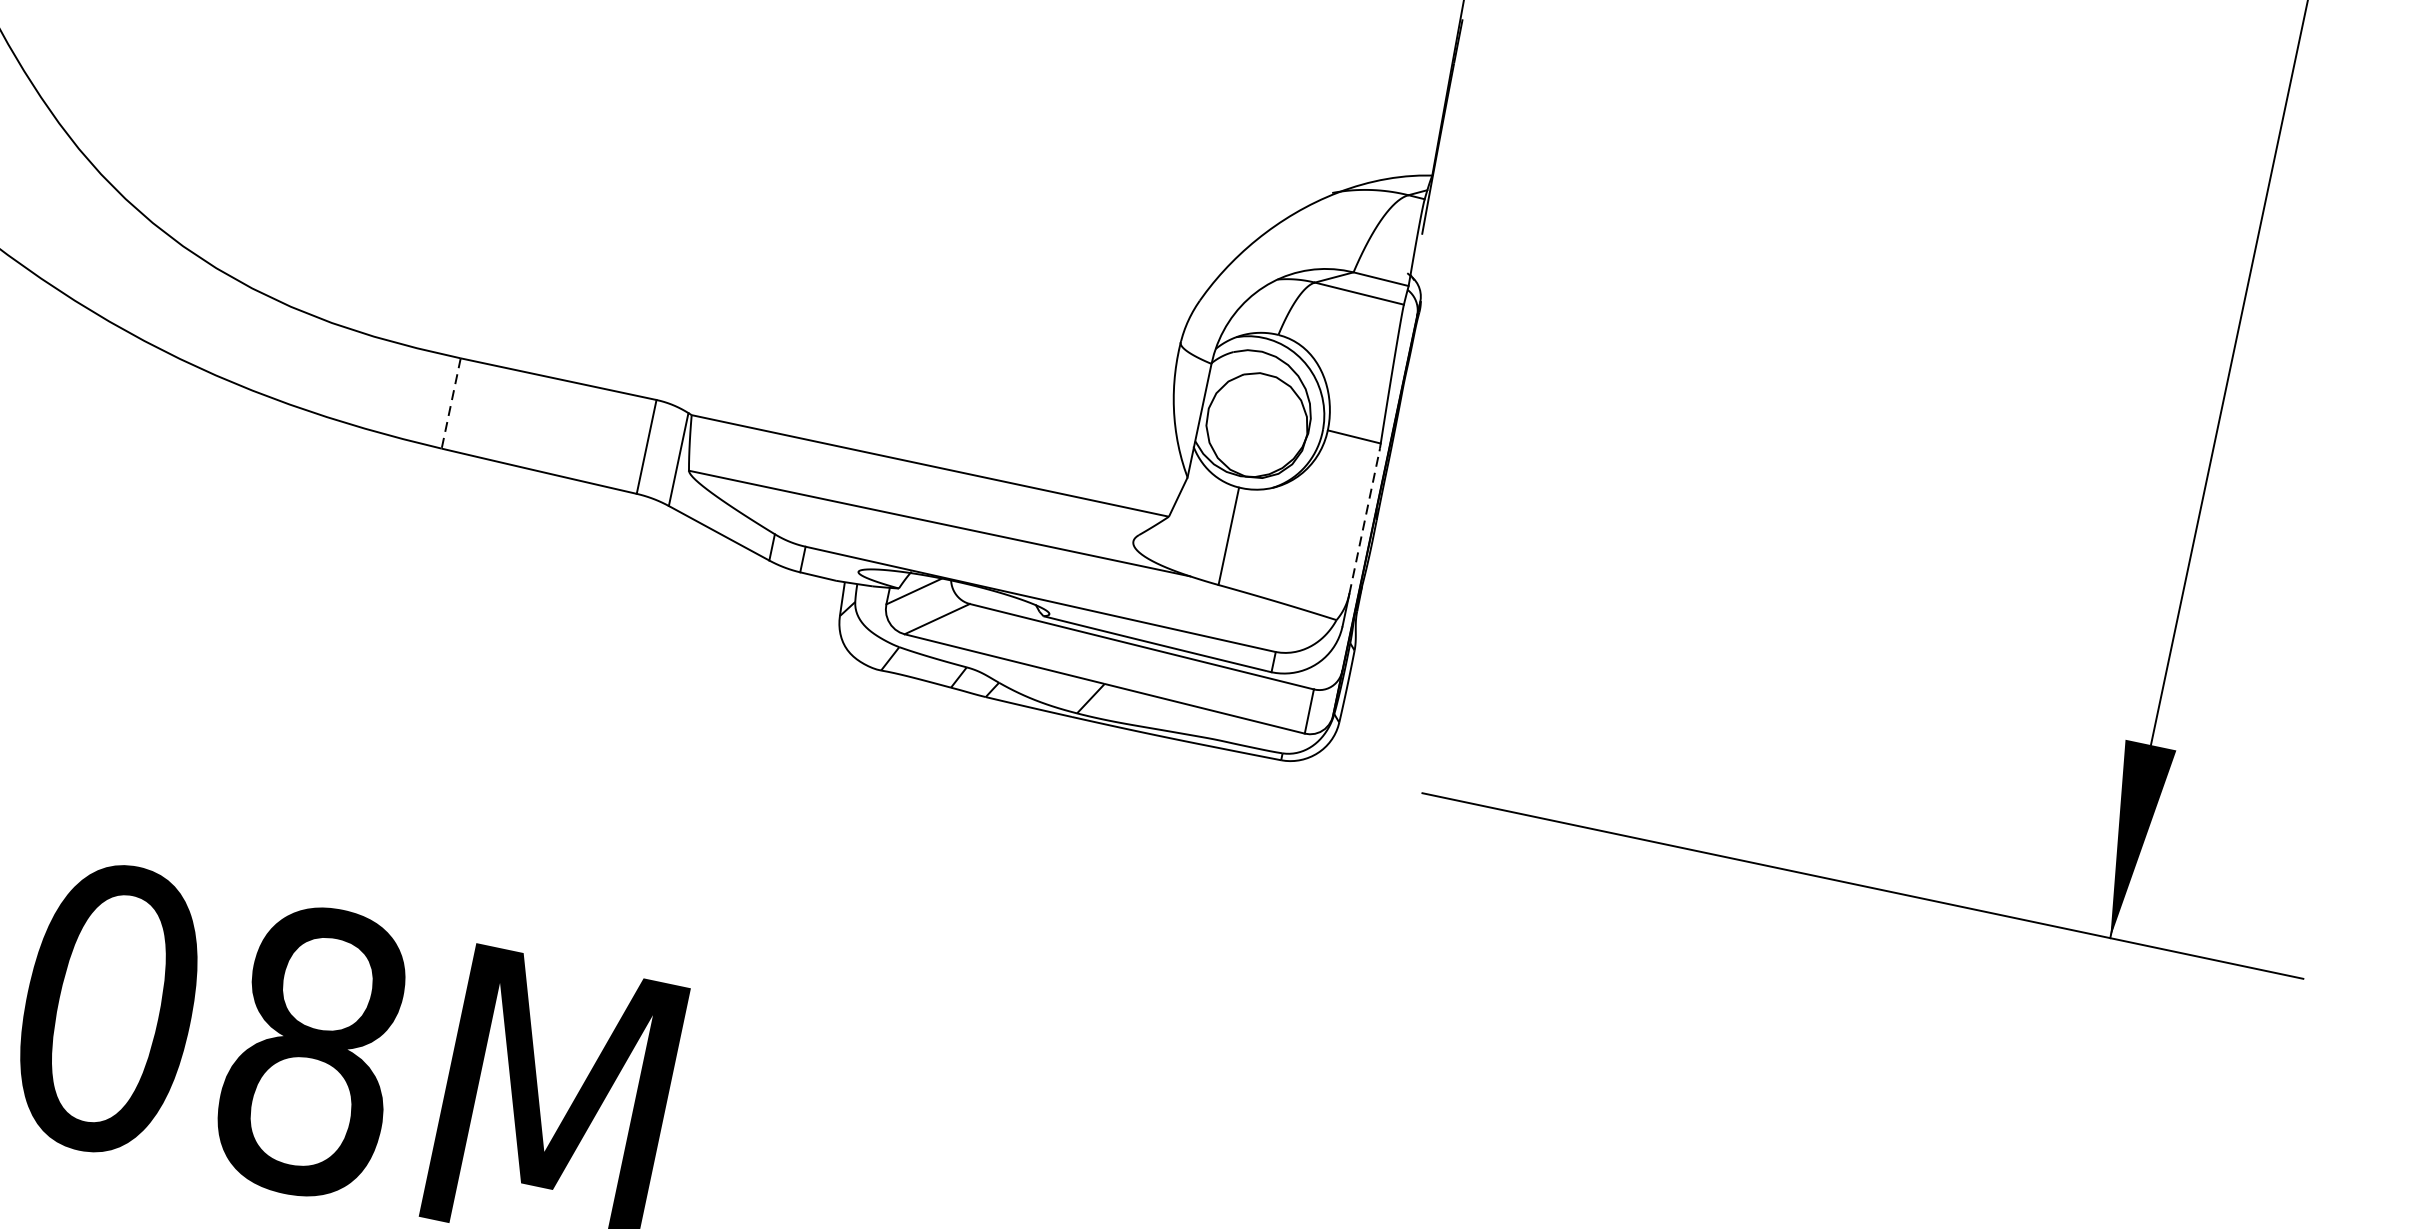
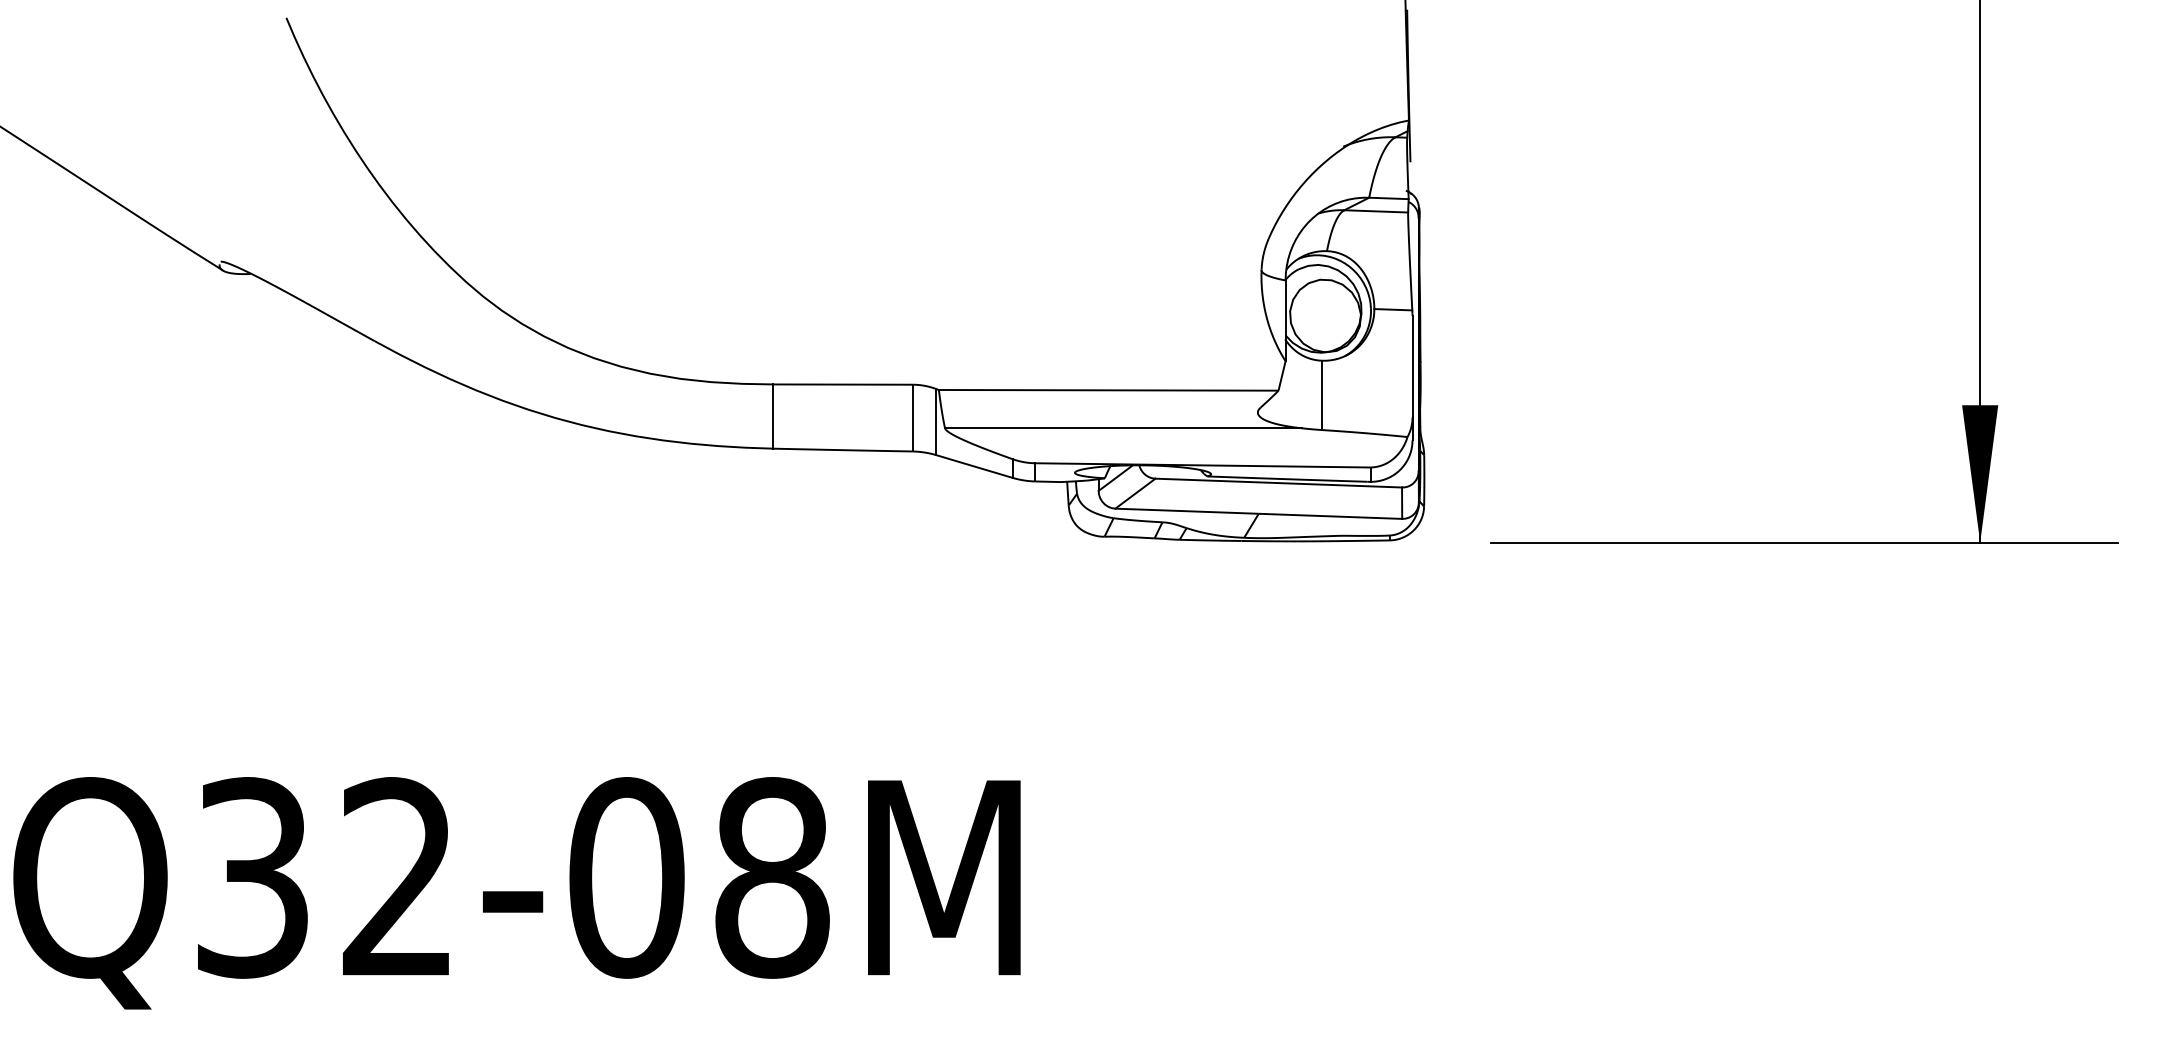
line: (451, 404) -> (773, 417), dashed -> solid
line: (1364, 522) -> (1412, 366), dashed -> solid

